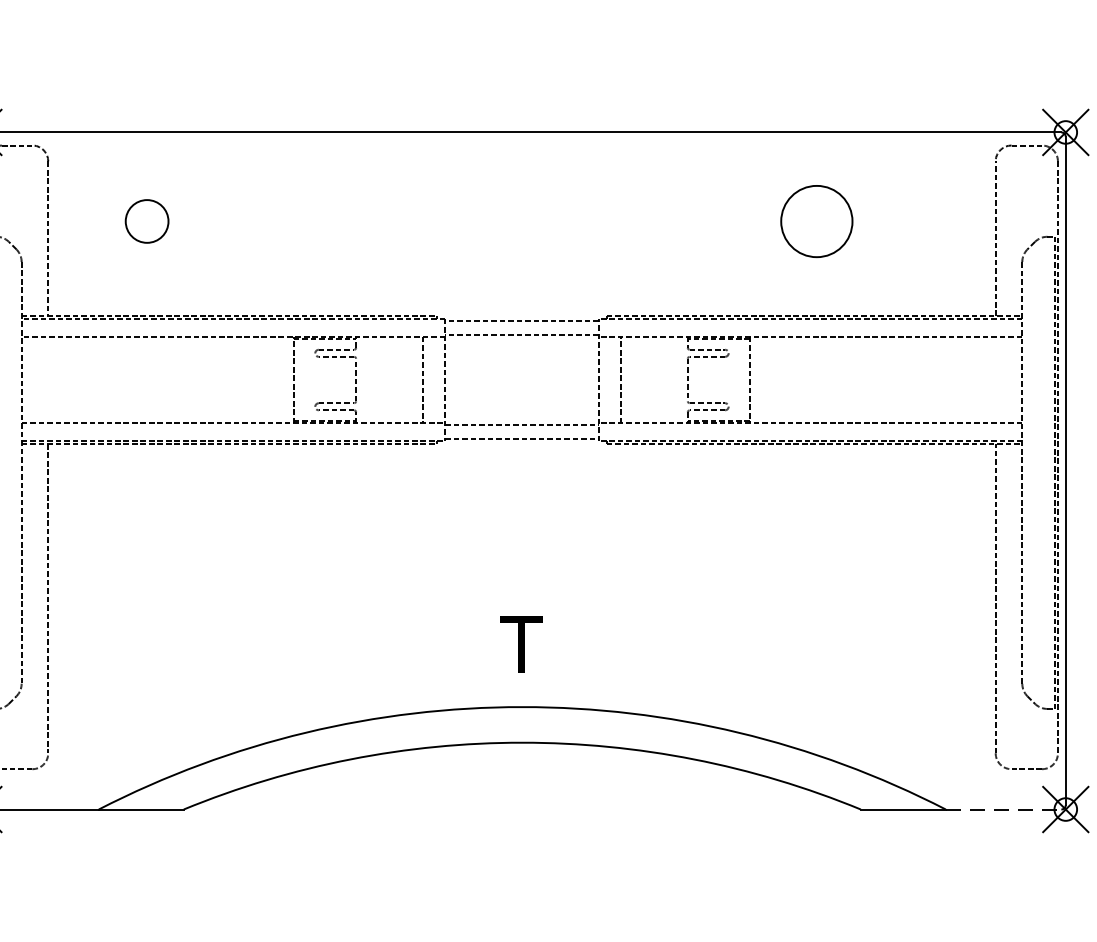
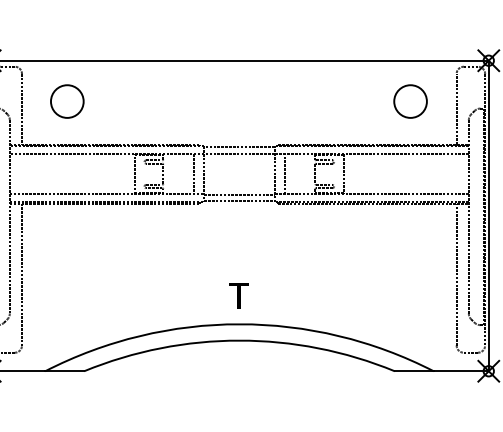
circle: (147, 221) -> (67, 101), size x1.67
circle: (816, 221) -> (410, 101), moved
line: (1004, 810) -> (460, 371), dashed -> solid

